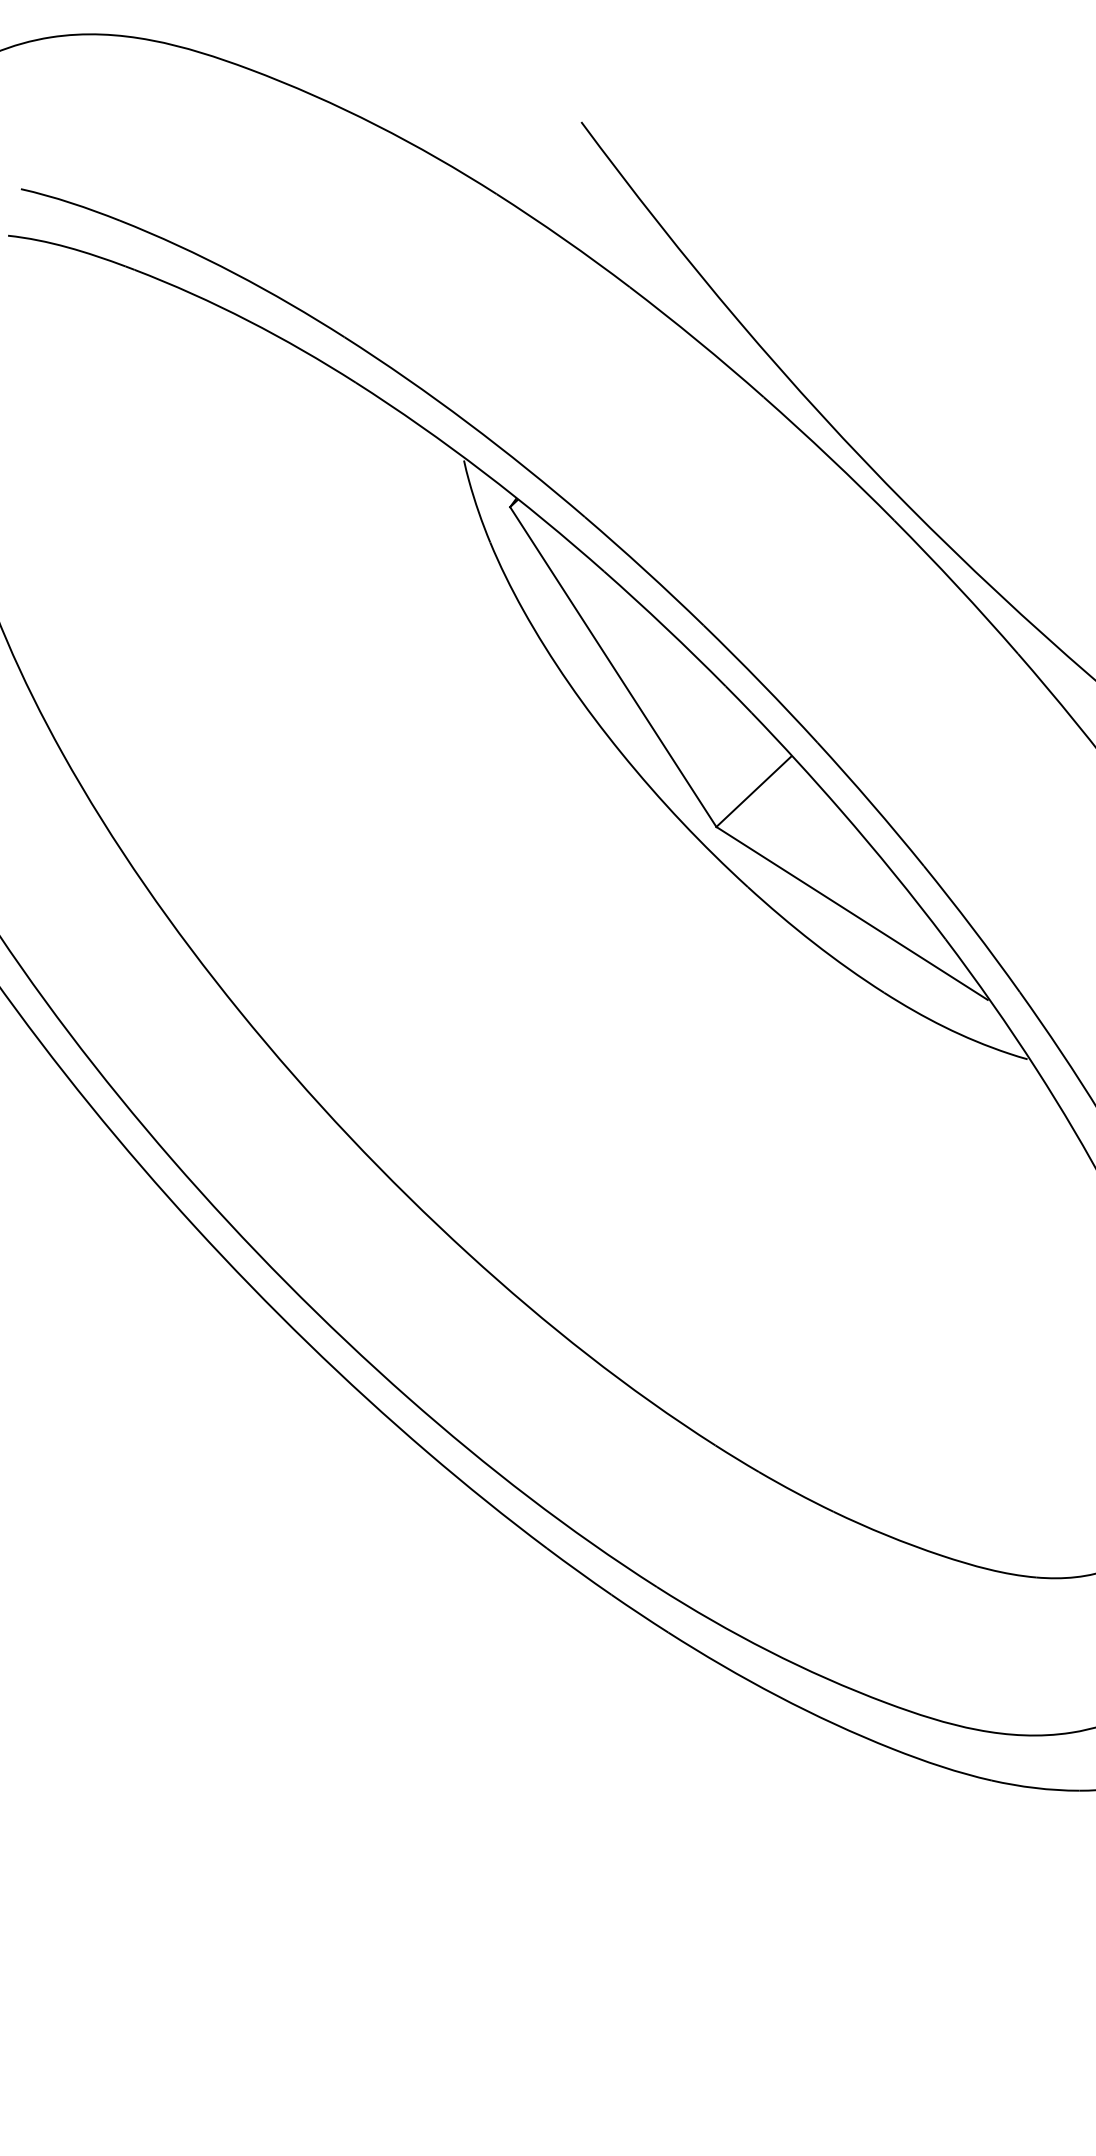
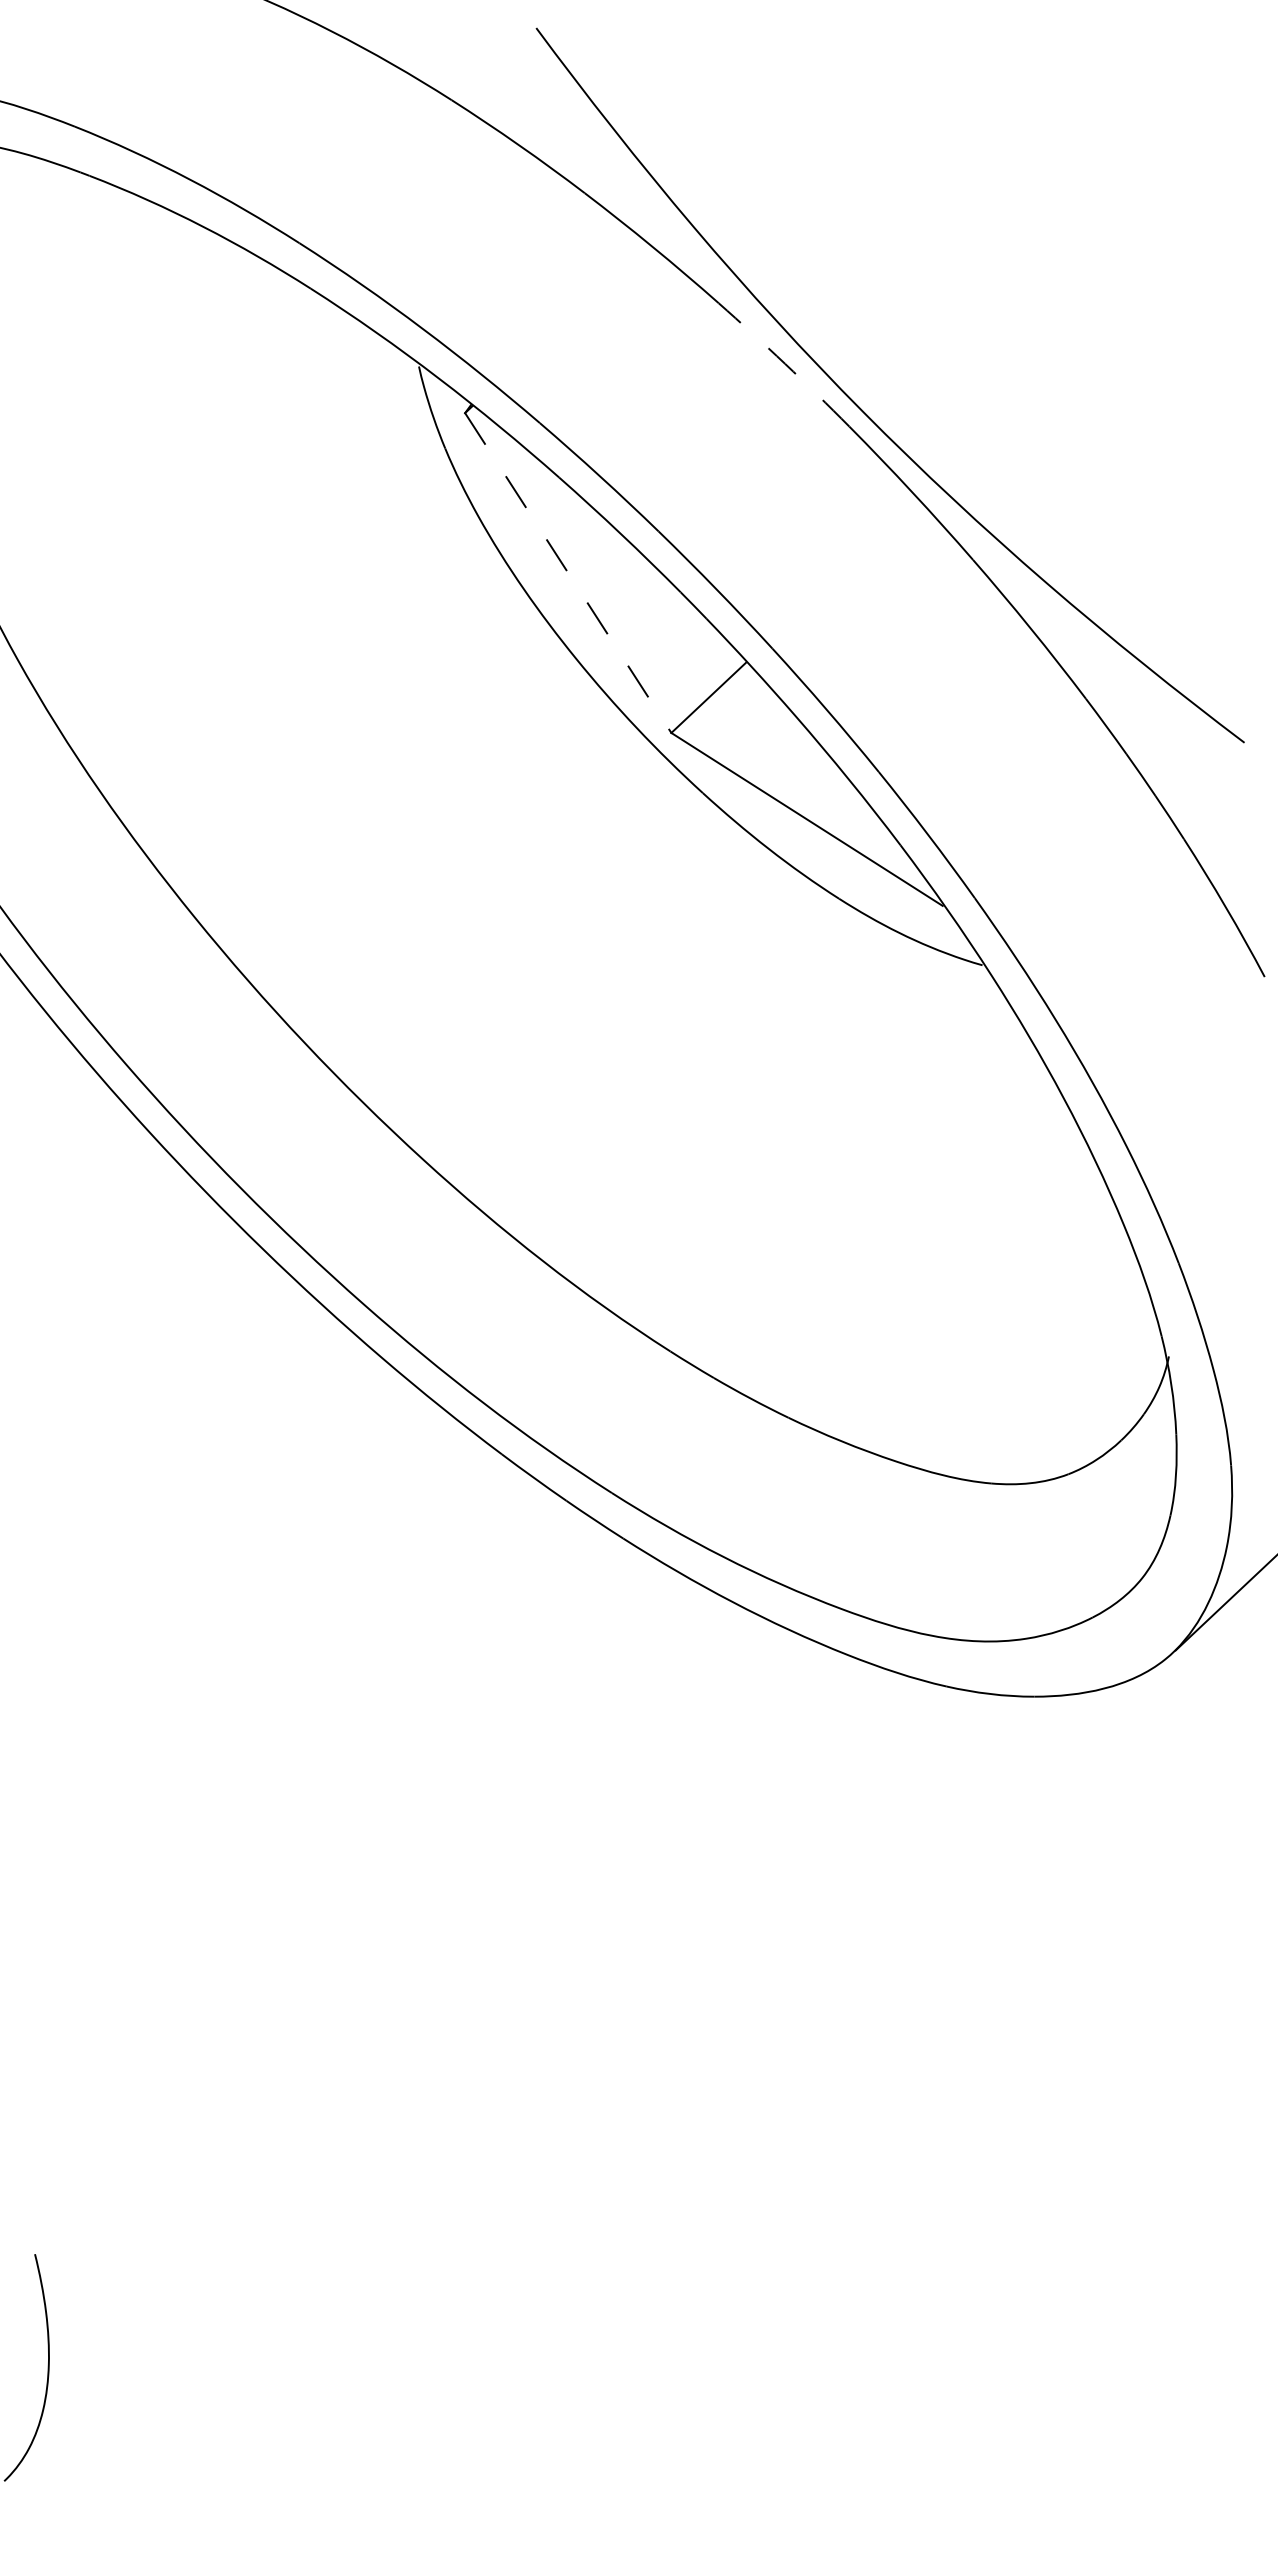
arc: (830, 457) -> (785, 363), solid -> dashed
line: (613, 667) -> (568, 573), solid -> dashed

